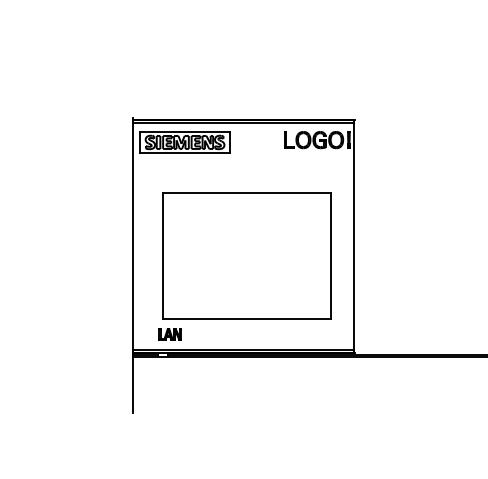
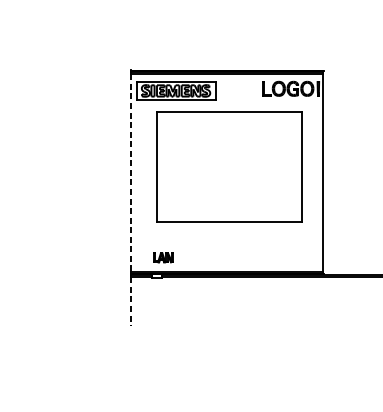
line: (133, 236) -> (131, 172), solid -> dashed
part: (246, 255) -> (229, 166), moved
line: (133, 384) -> (131, 301), solid -> dashed

